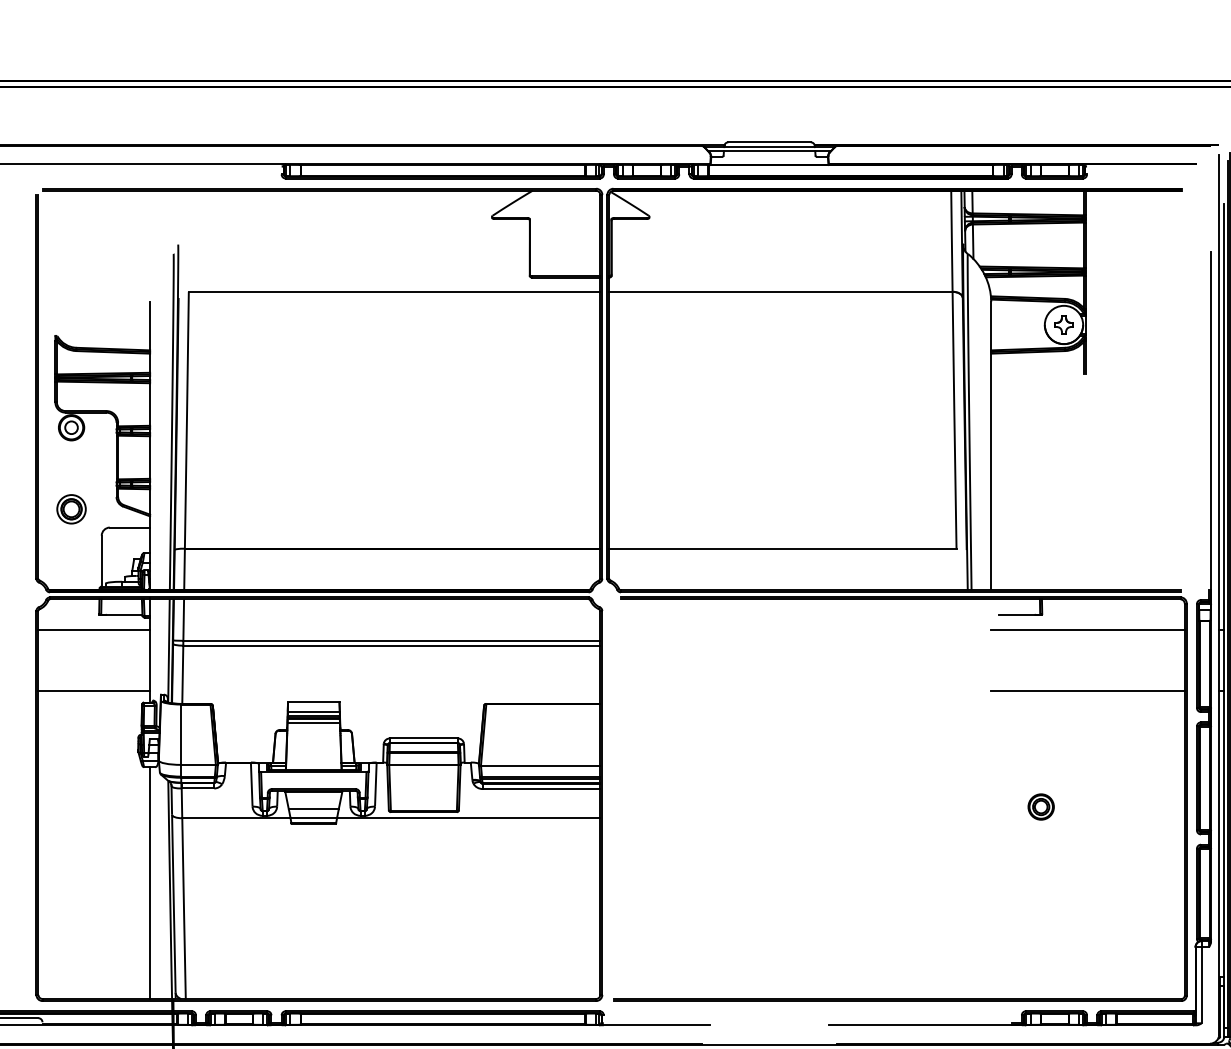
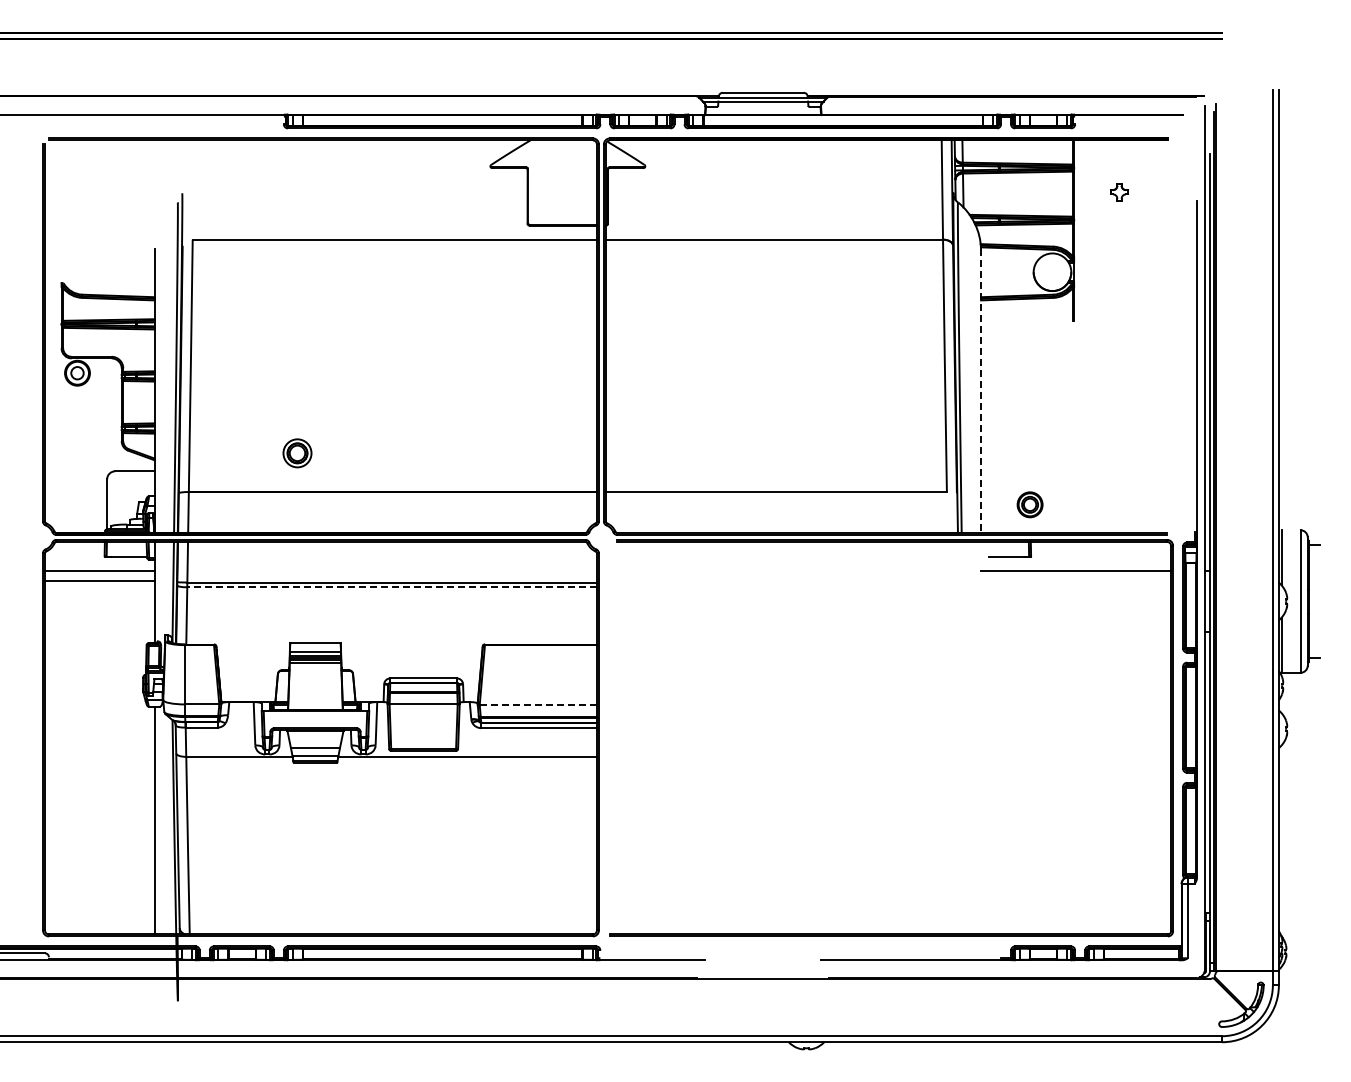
part: (1064, 325) -> (1119, 192), moved
line: (991, 446) -> (981, 391), solid -> dashed
part: (71, 509) -> (297, 453), moved
line: (392, 645) -> (392, 587), solid -> dashed
line: (93, 690) -> (99, 580), moved
line: (1088, 690) -> (1076, 631), removed
line: (540, 765) -> (538, 705), solid -> dashed
part: (1040, 806) -> (1029, 504), moved

